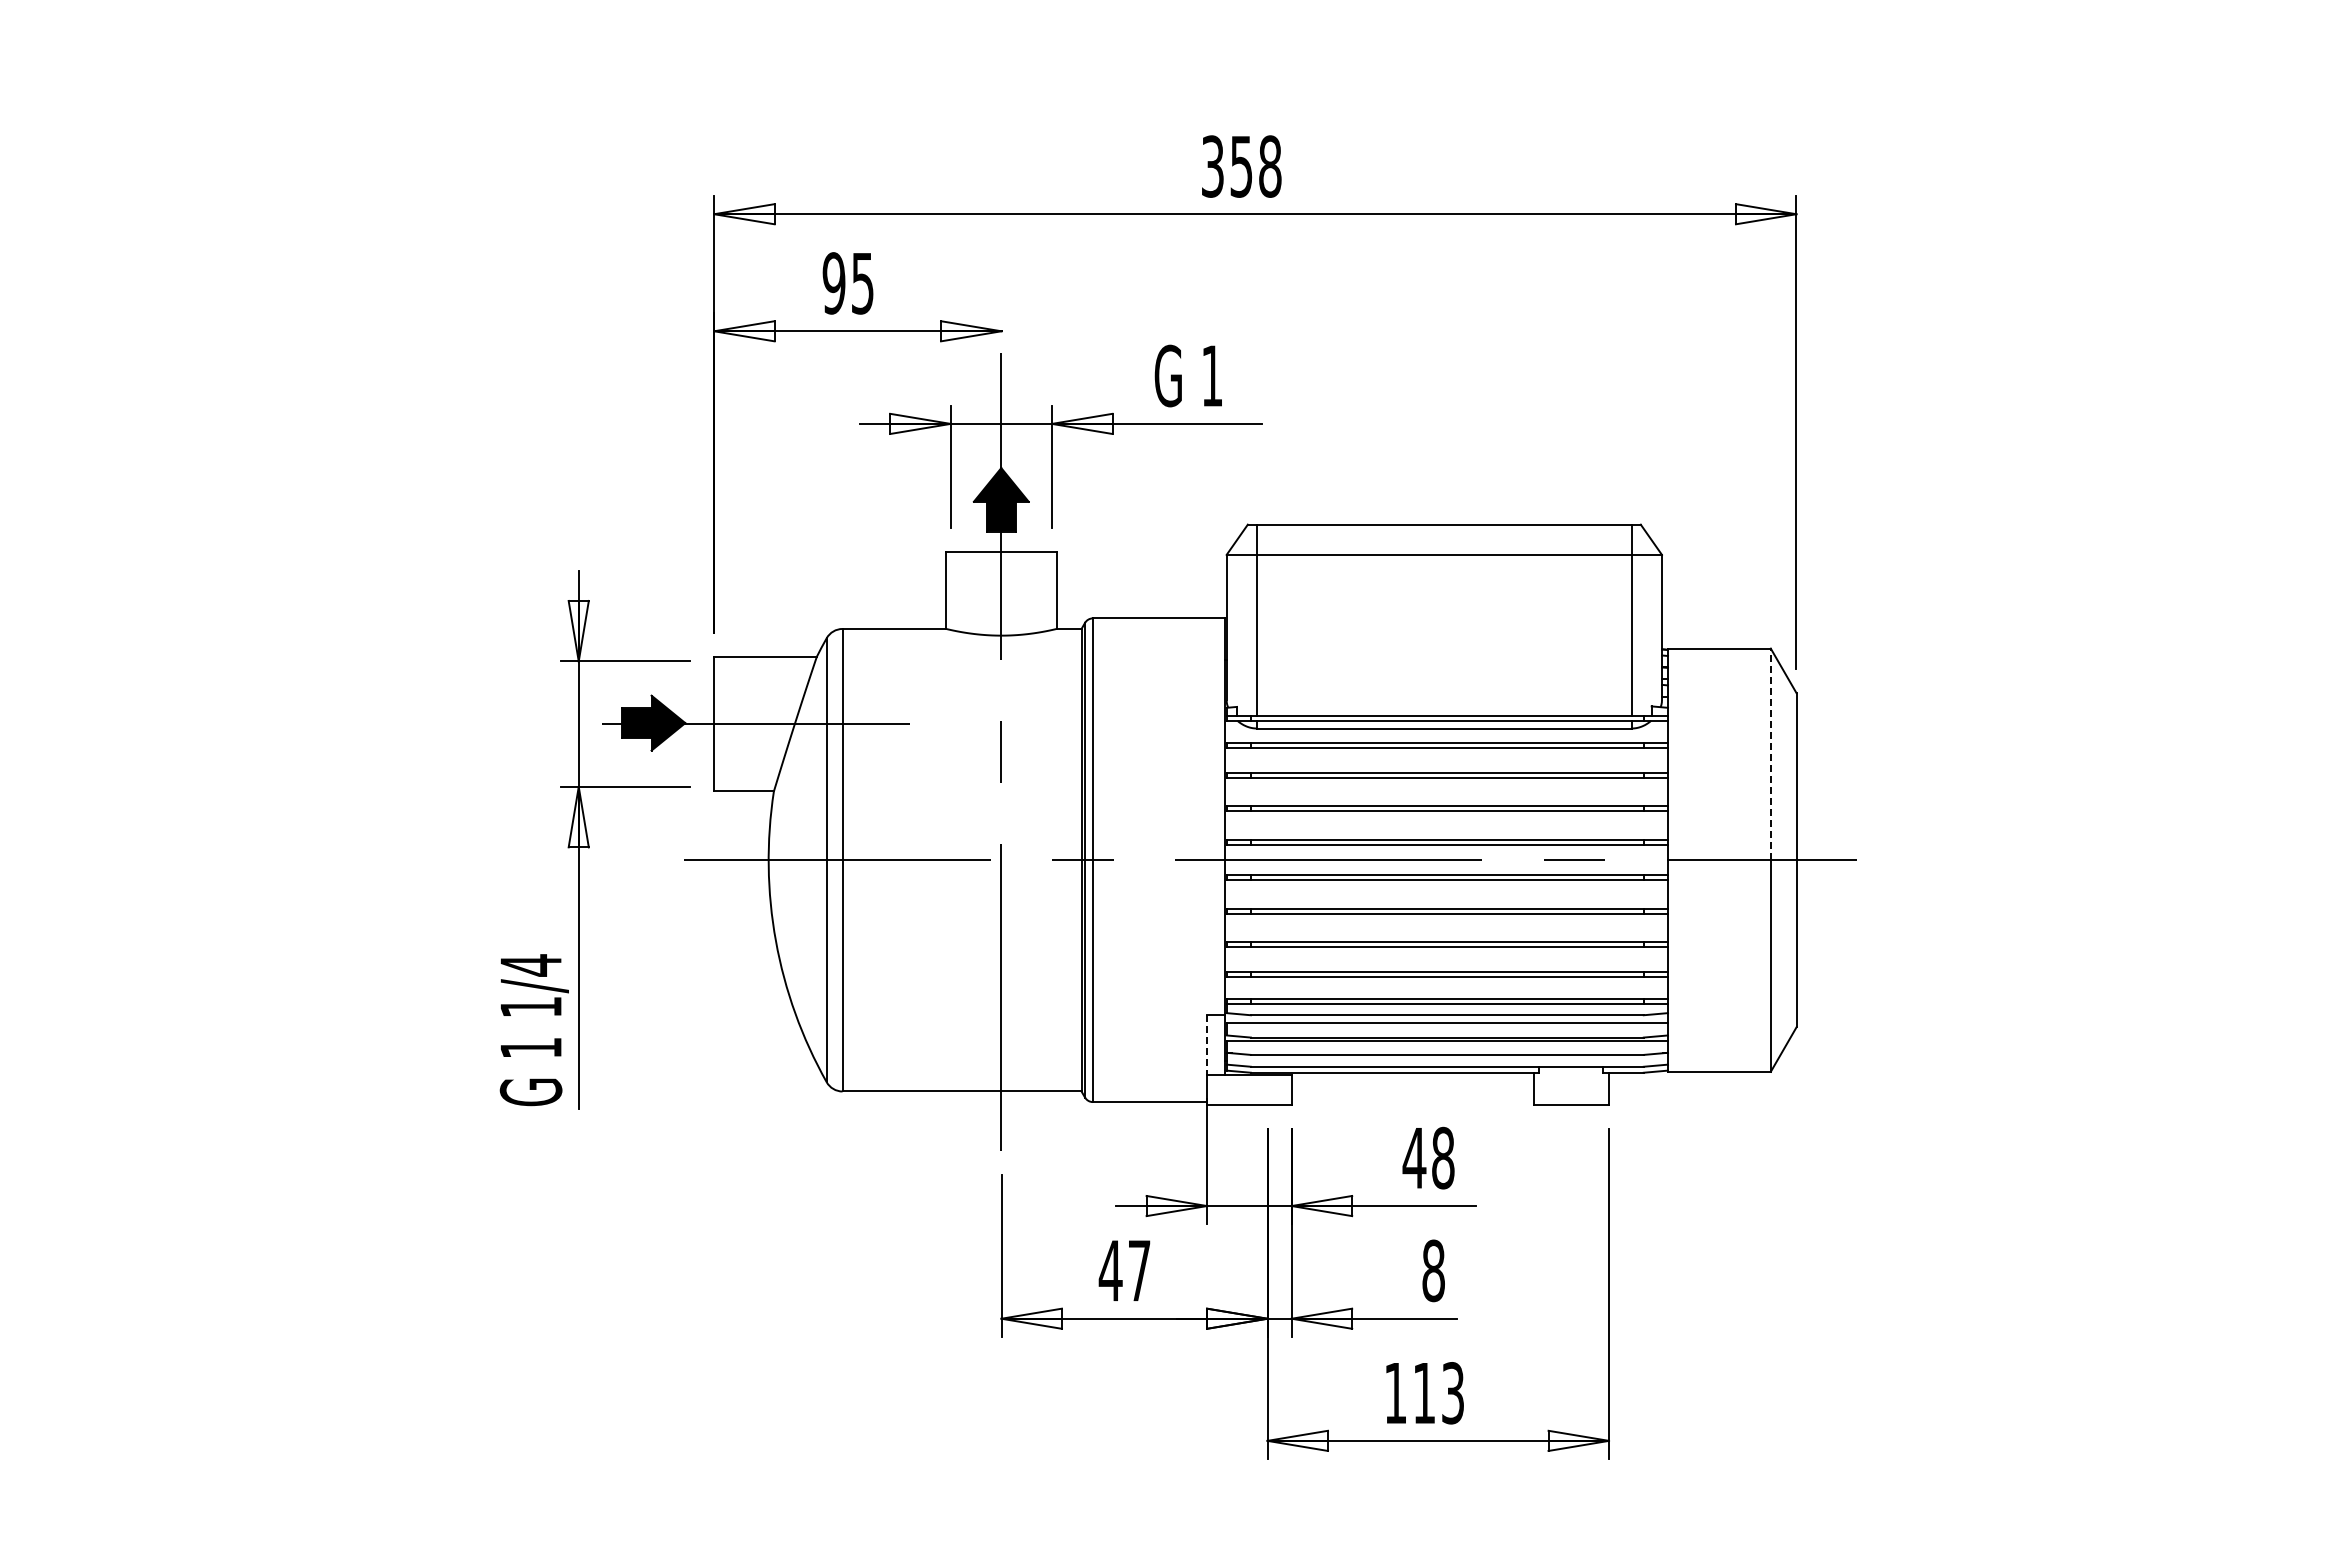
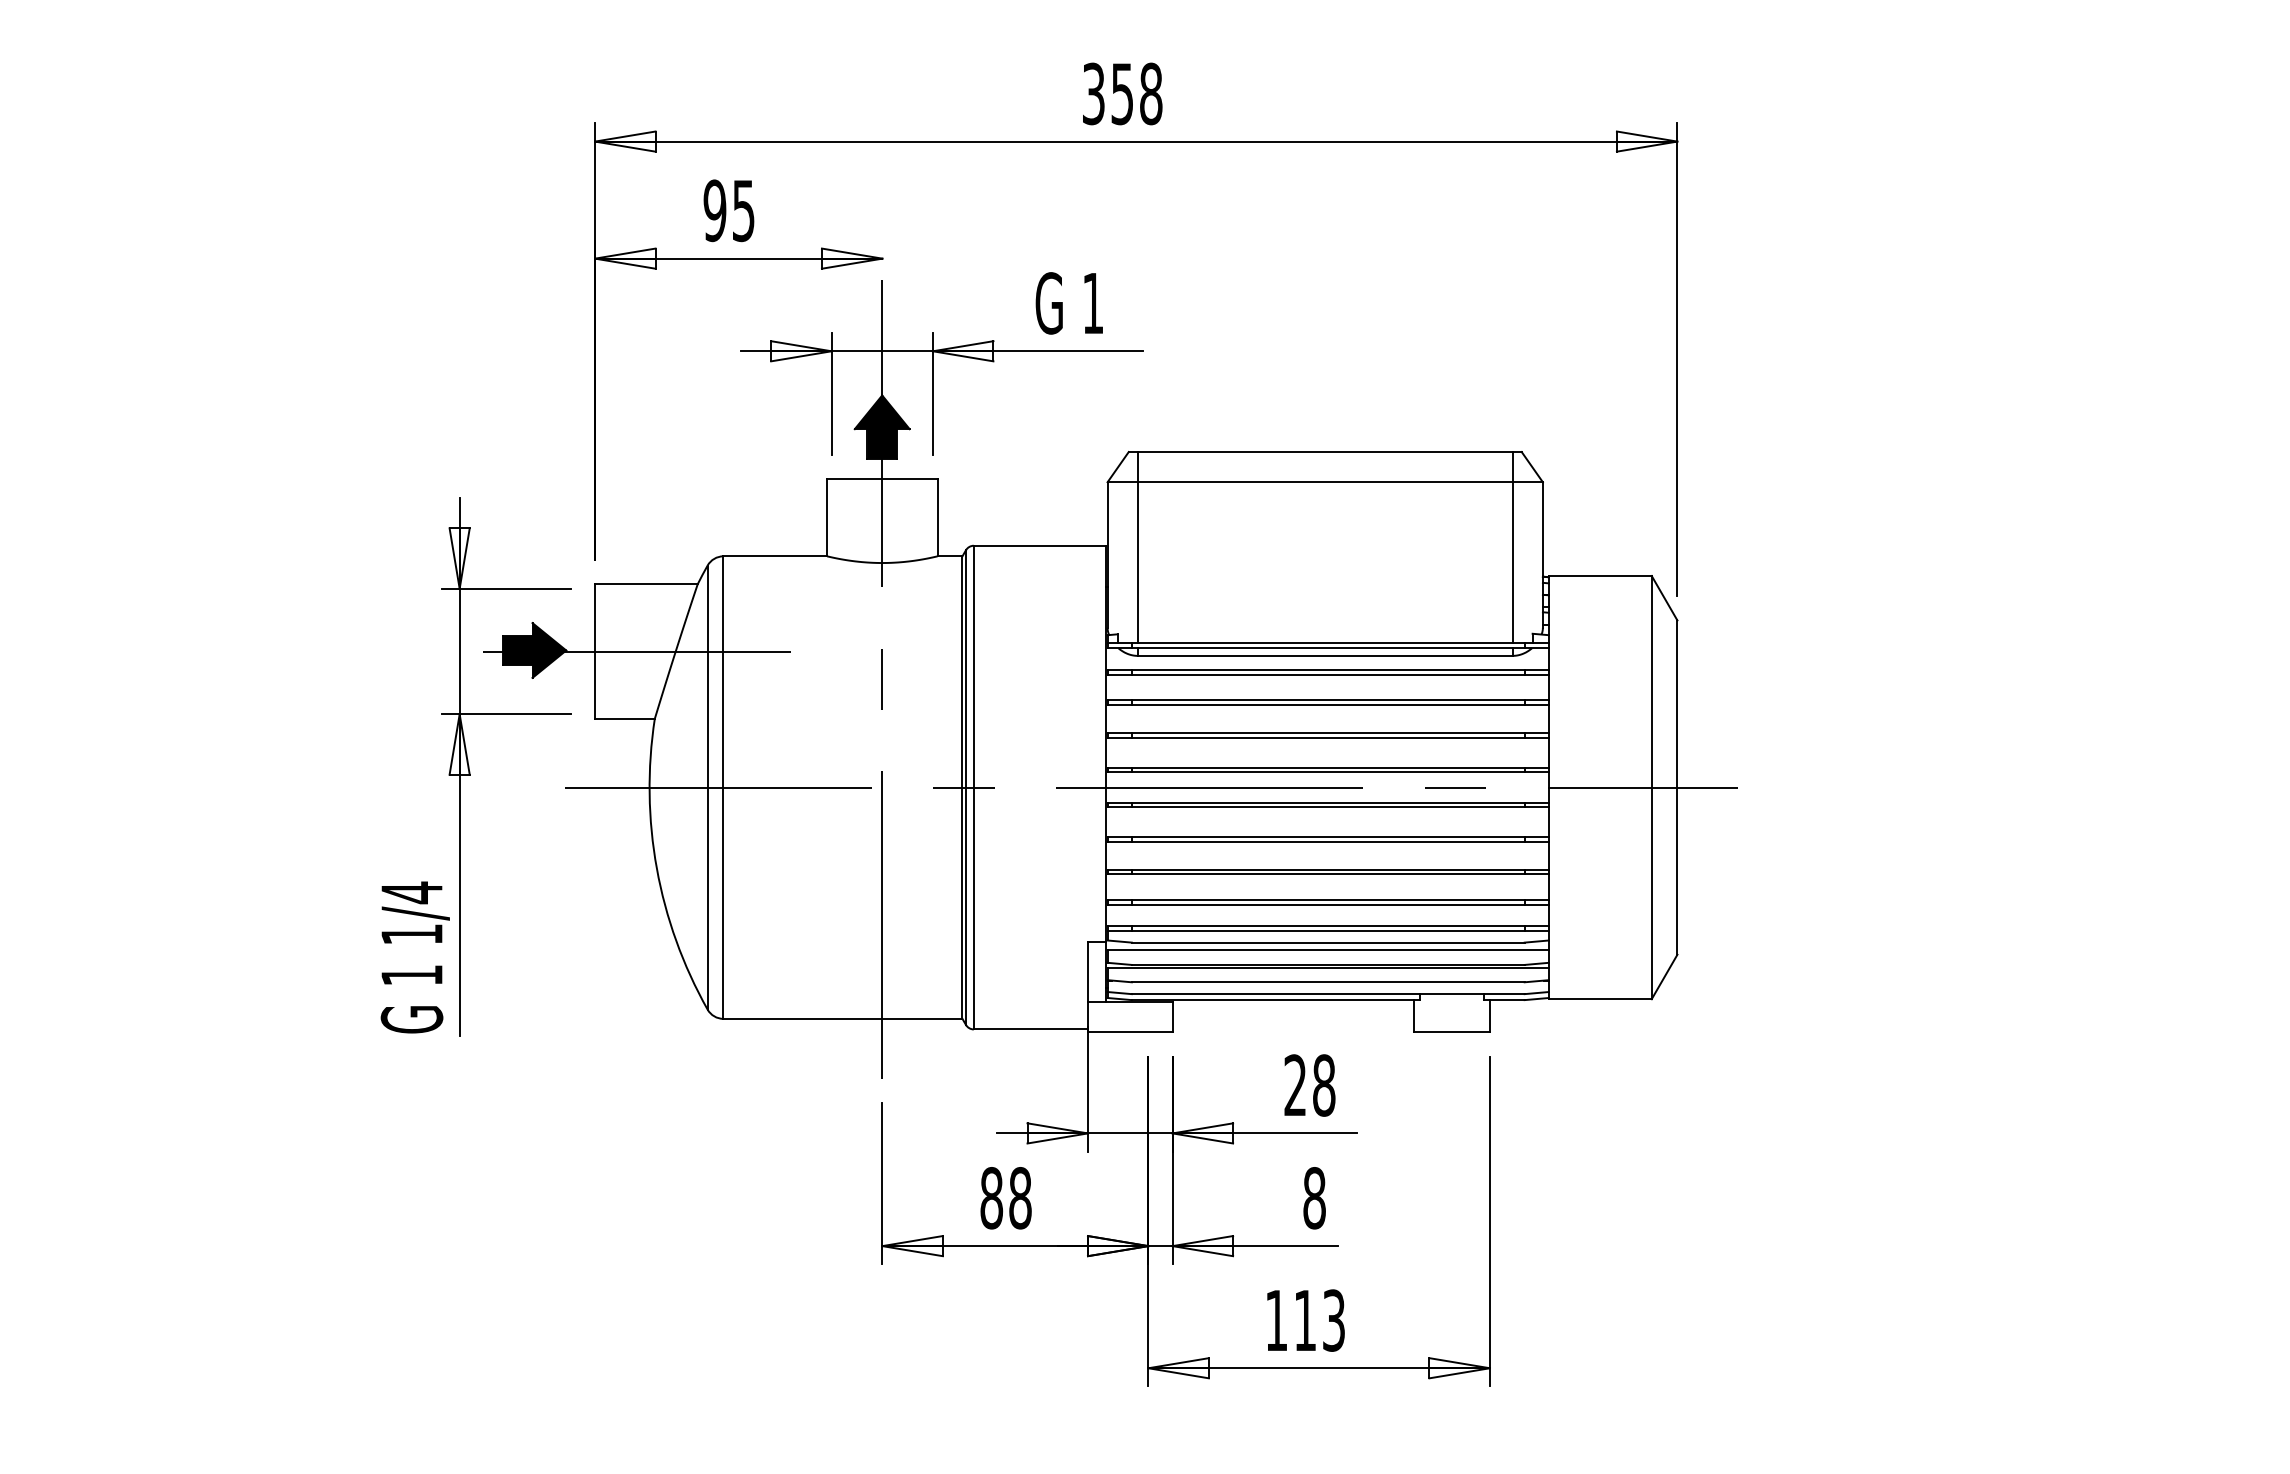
line: (1770, 754) -> (1651, 681), dashed -> solid
line: (1207, 1045) -> (1088, 972), dashed -> solid
text: (1414, 1157) -> (1295, 1084), 48 -> 28
text: (1124, 1270) -> (1005, 1197), 47 -> 88

